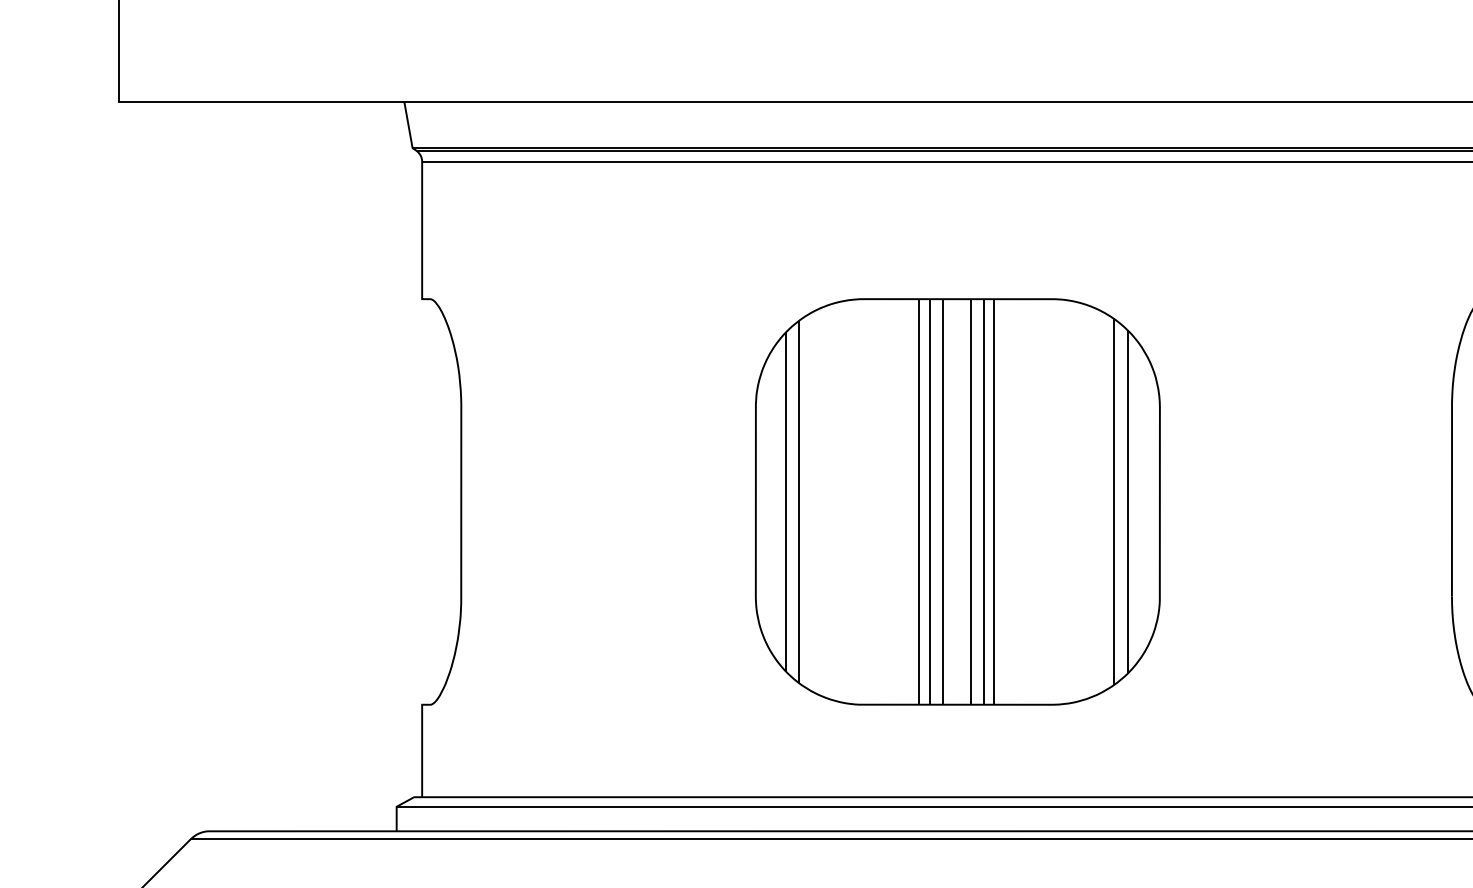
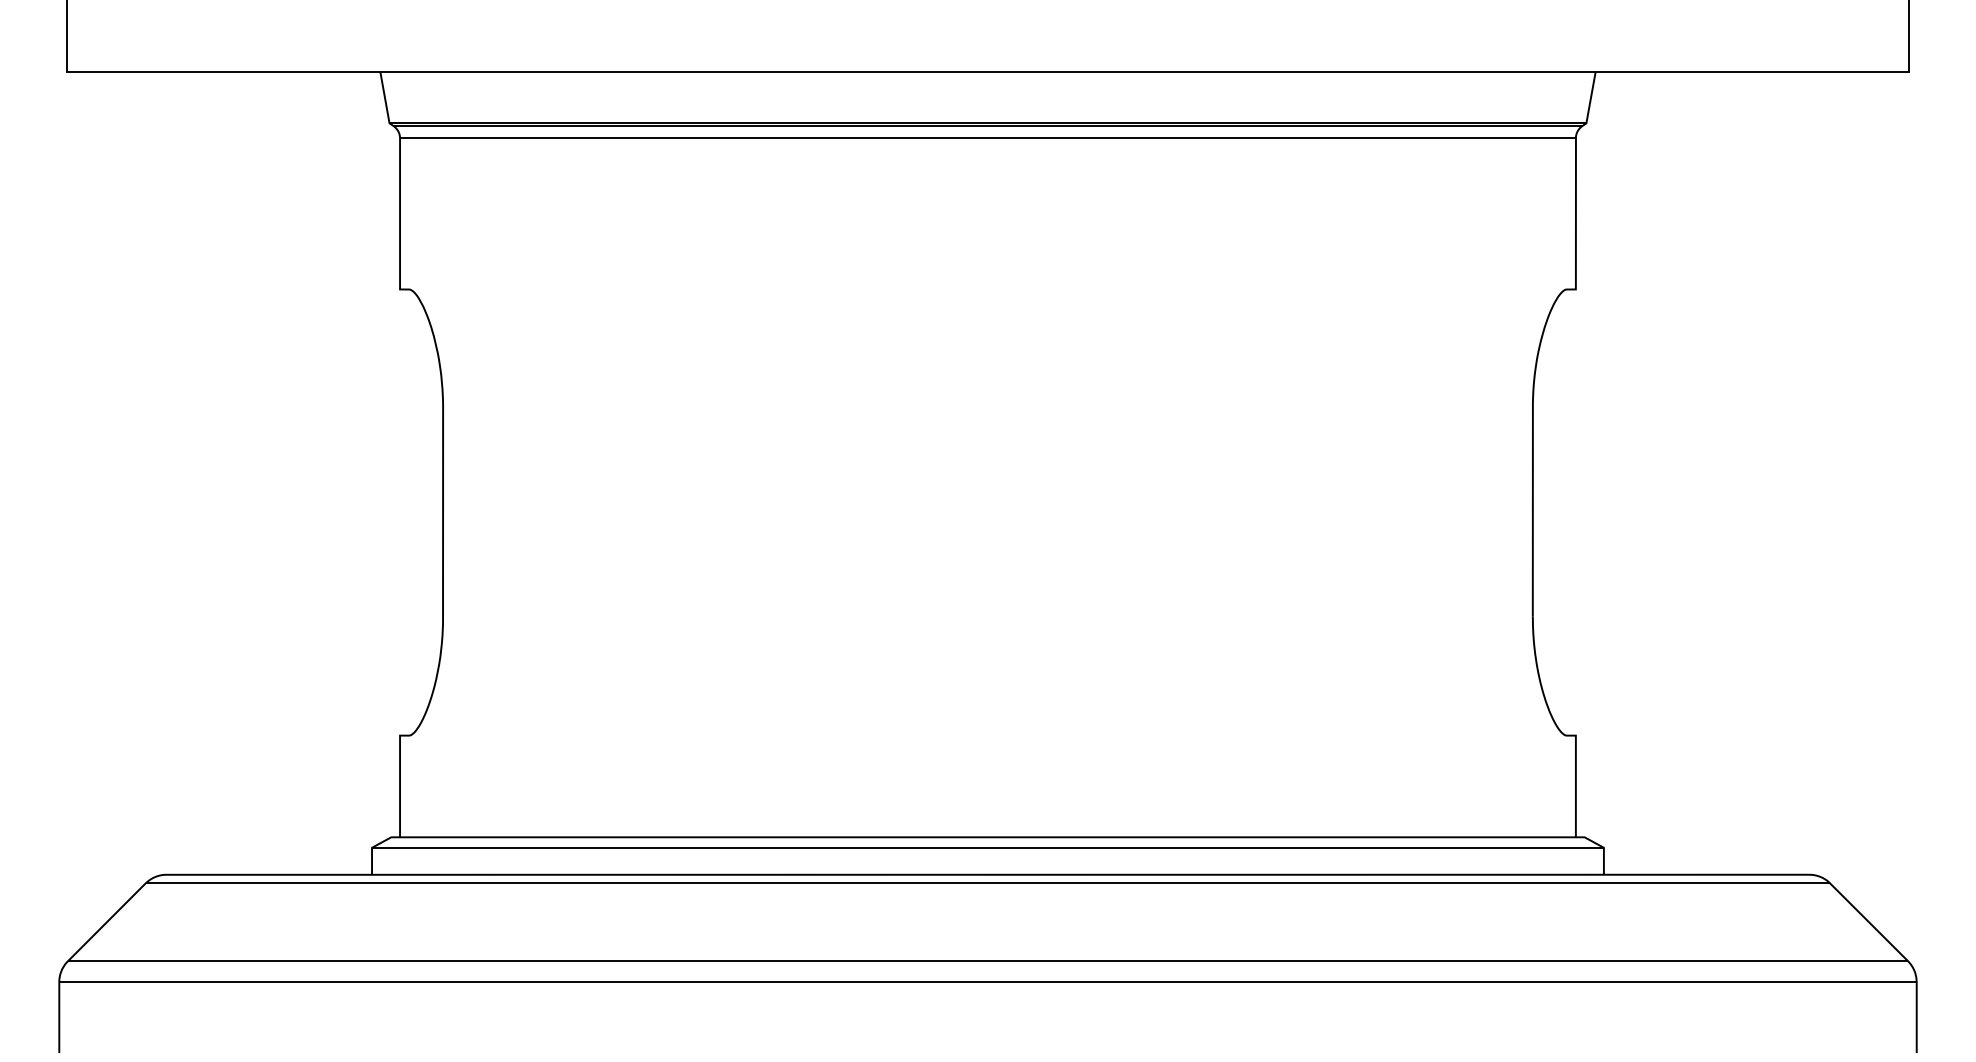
part: (958, 501) -> (989, 512), removed

